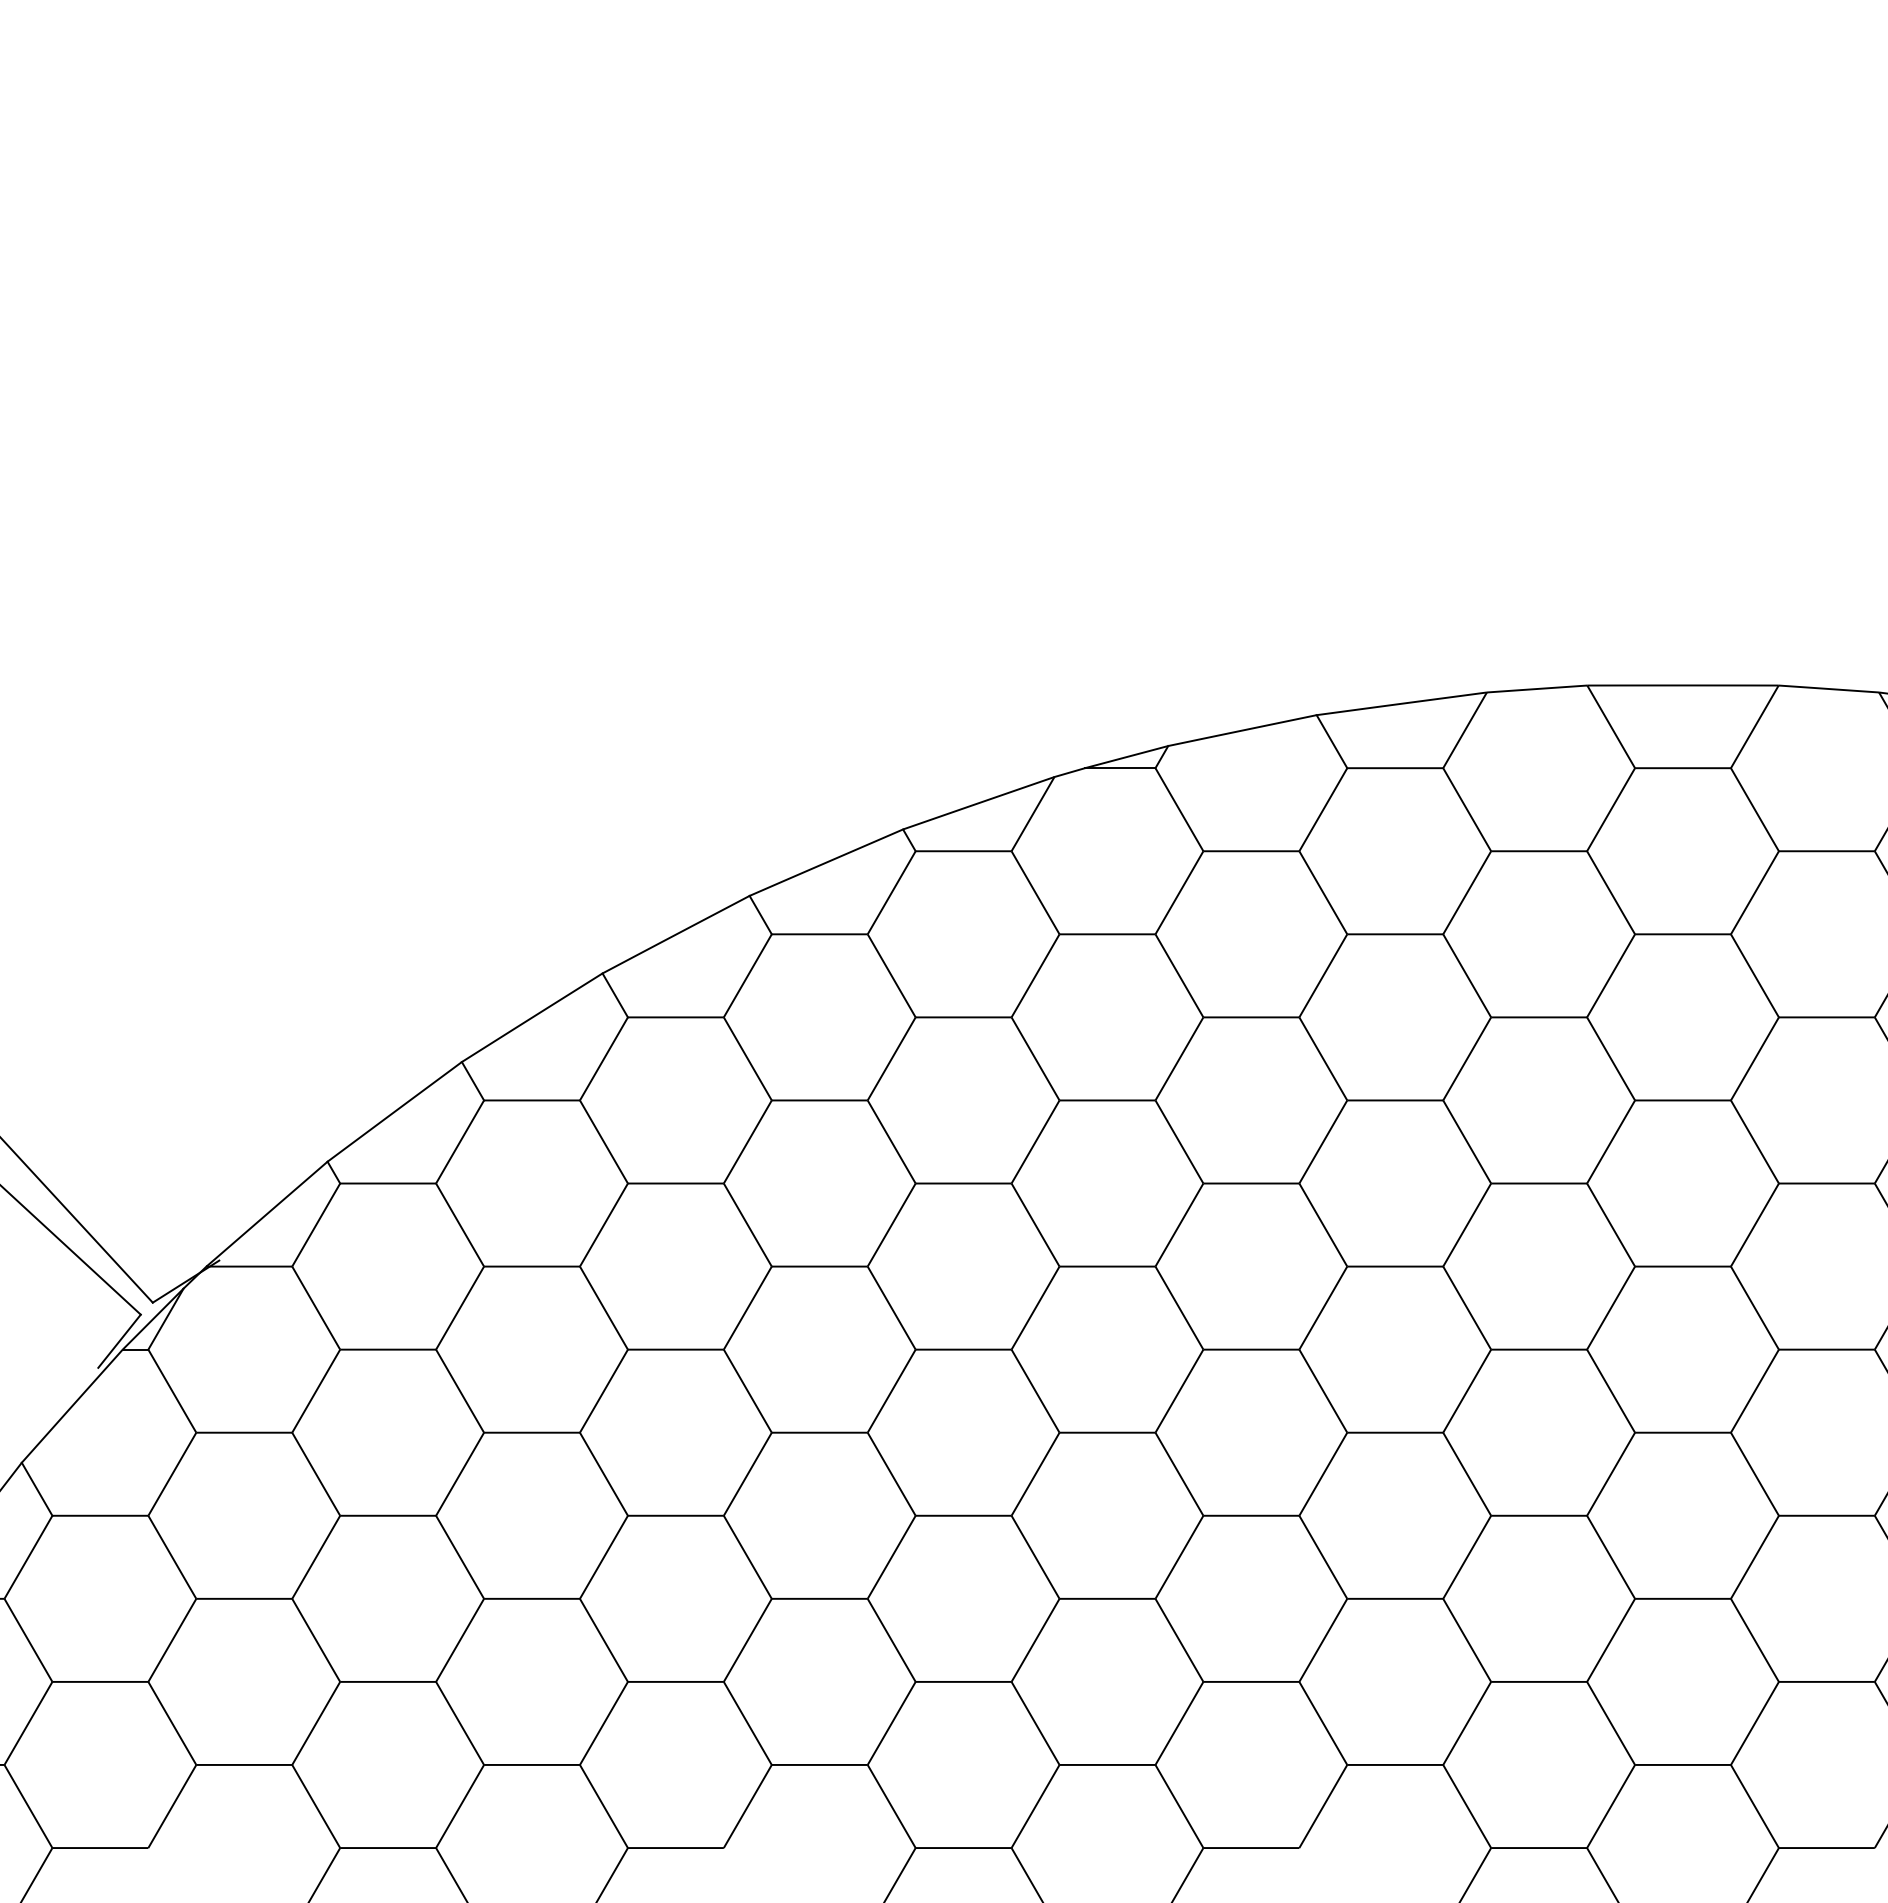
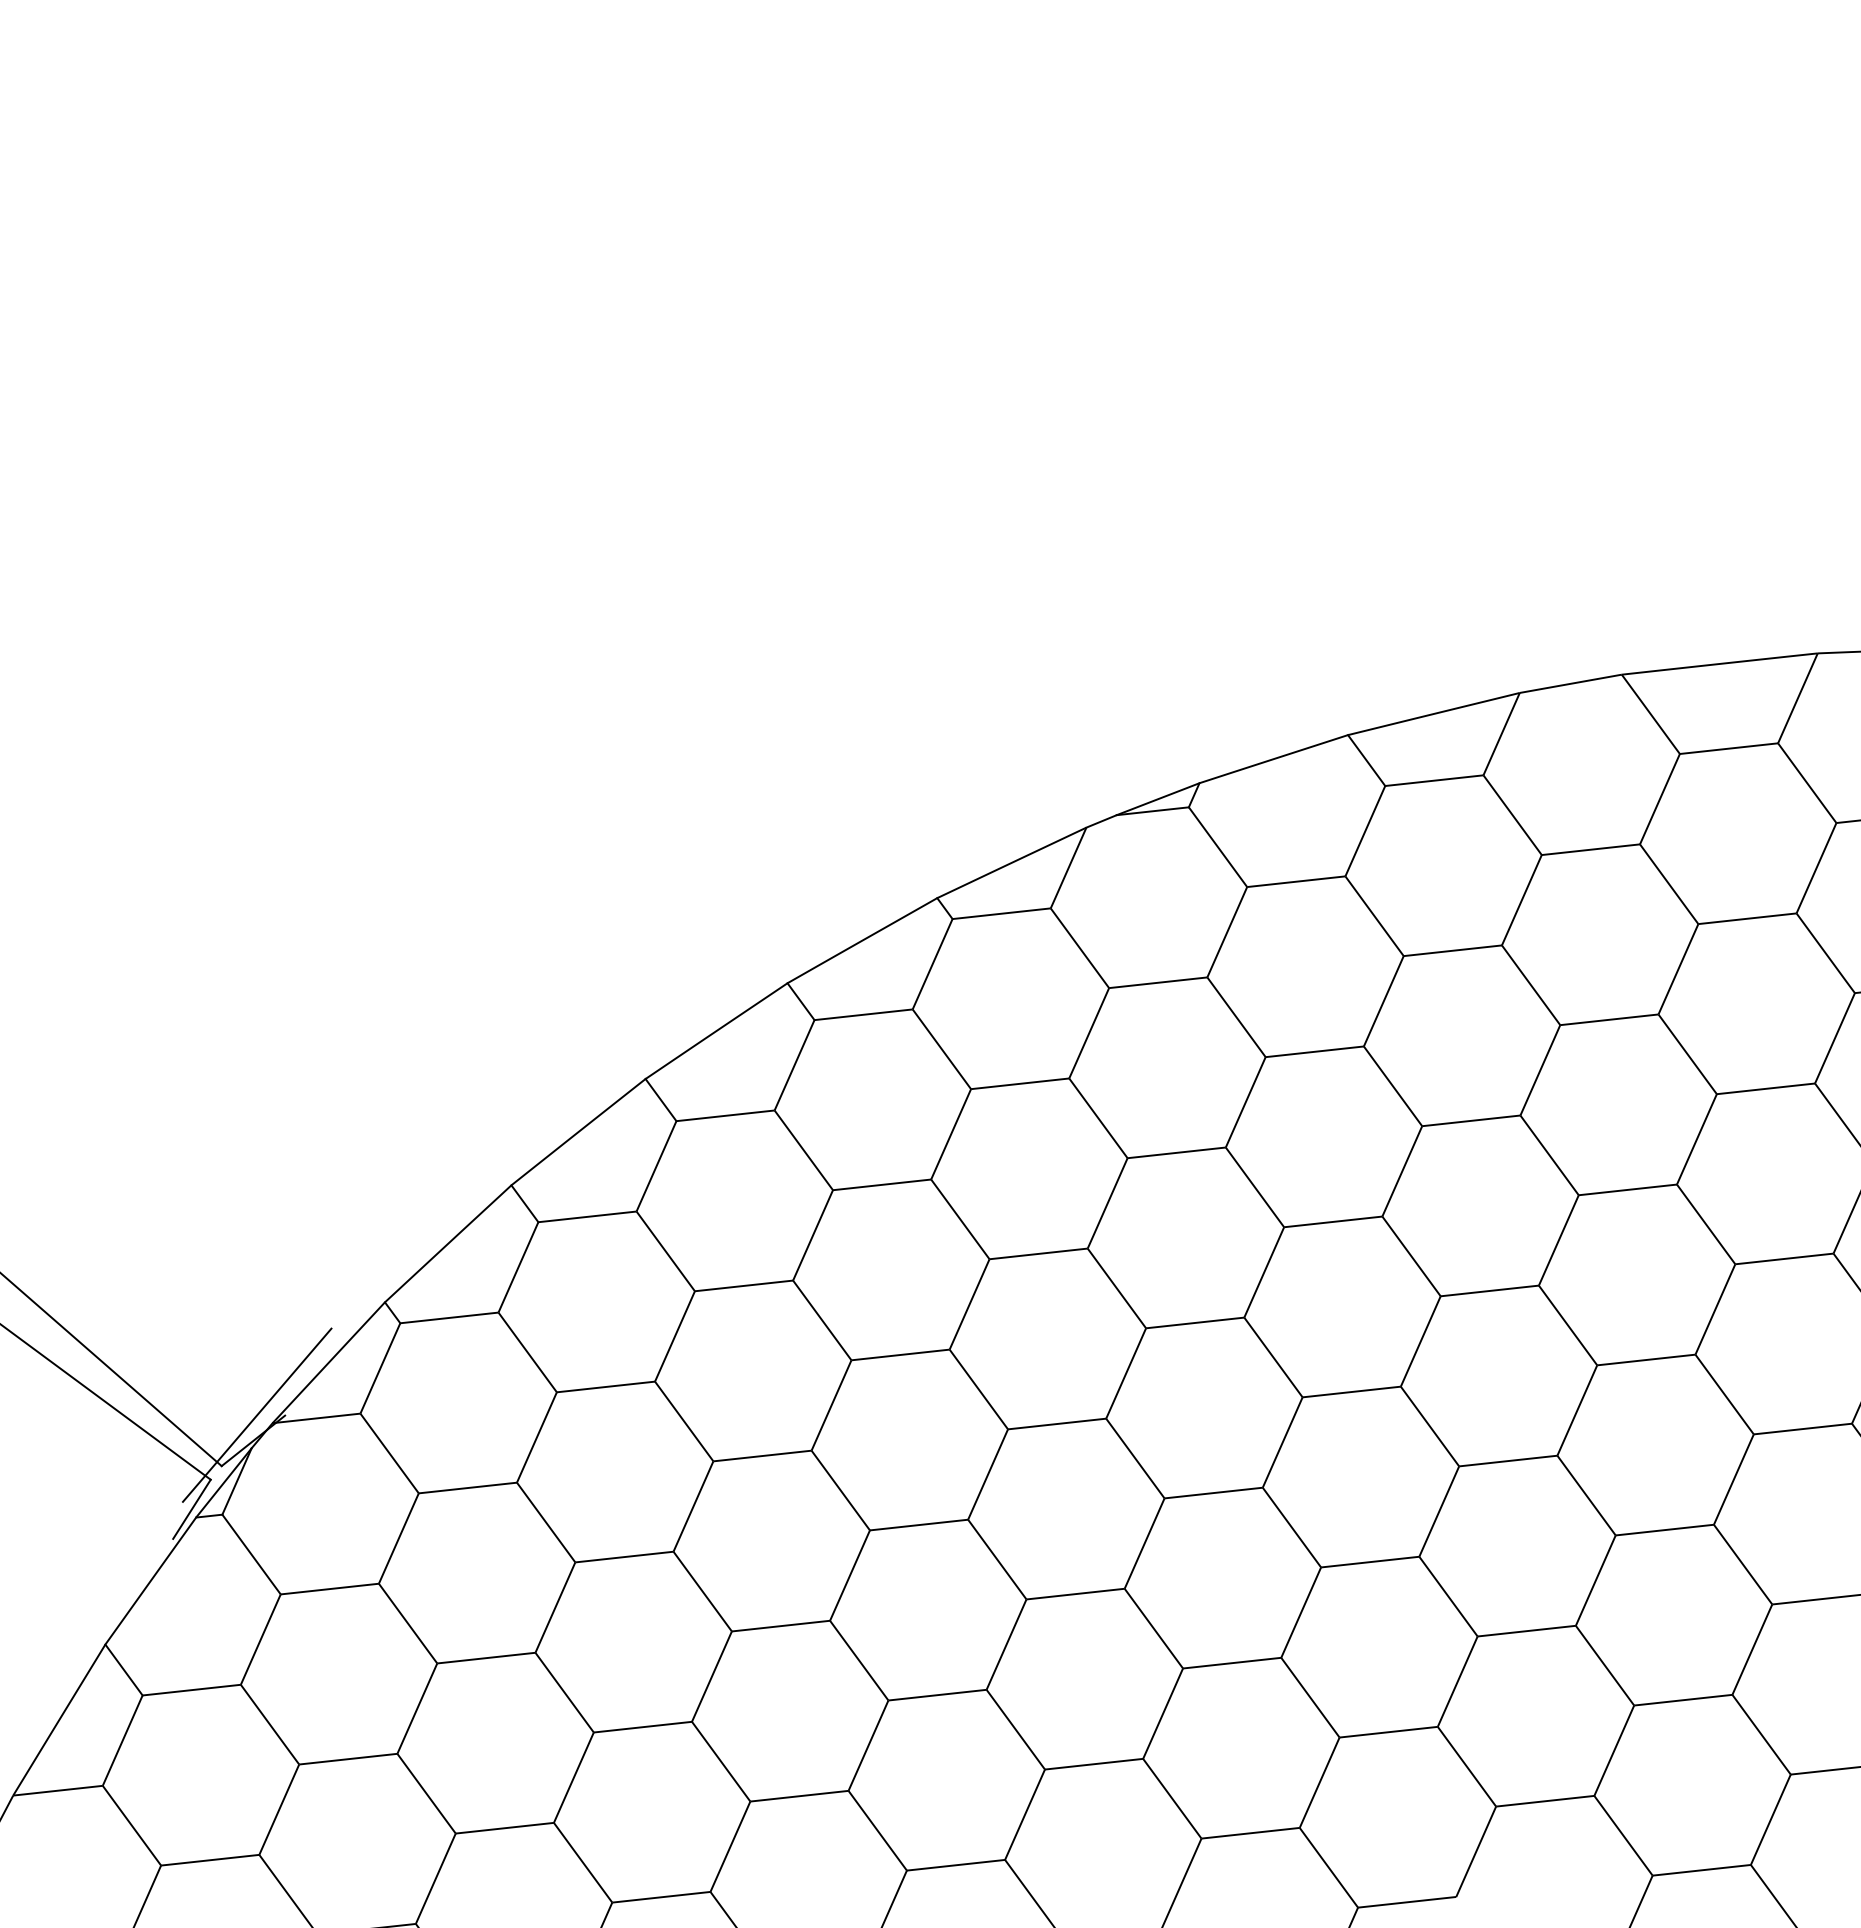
line: (192, 1257) -> (257, 1415), added

